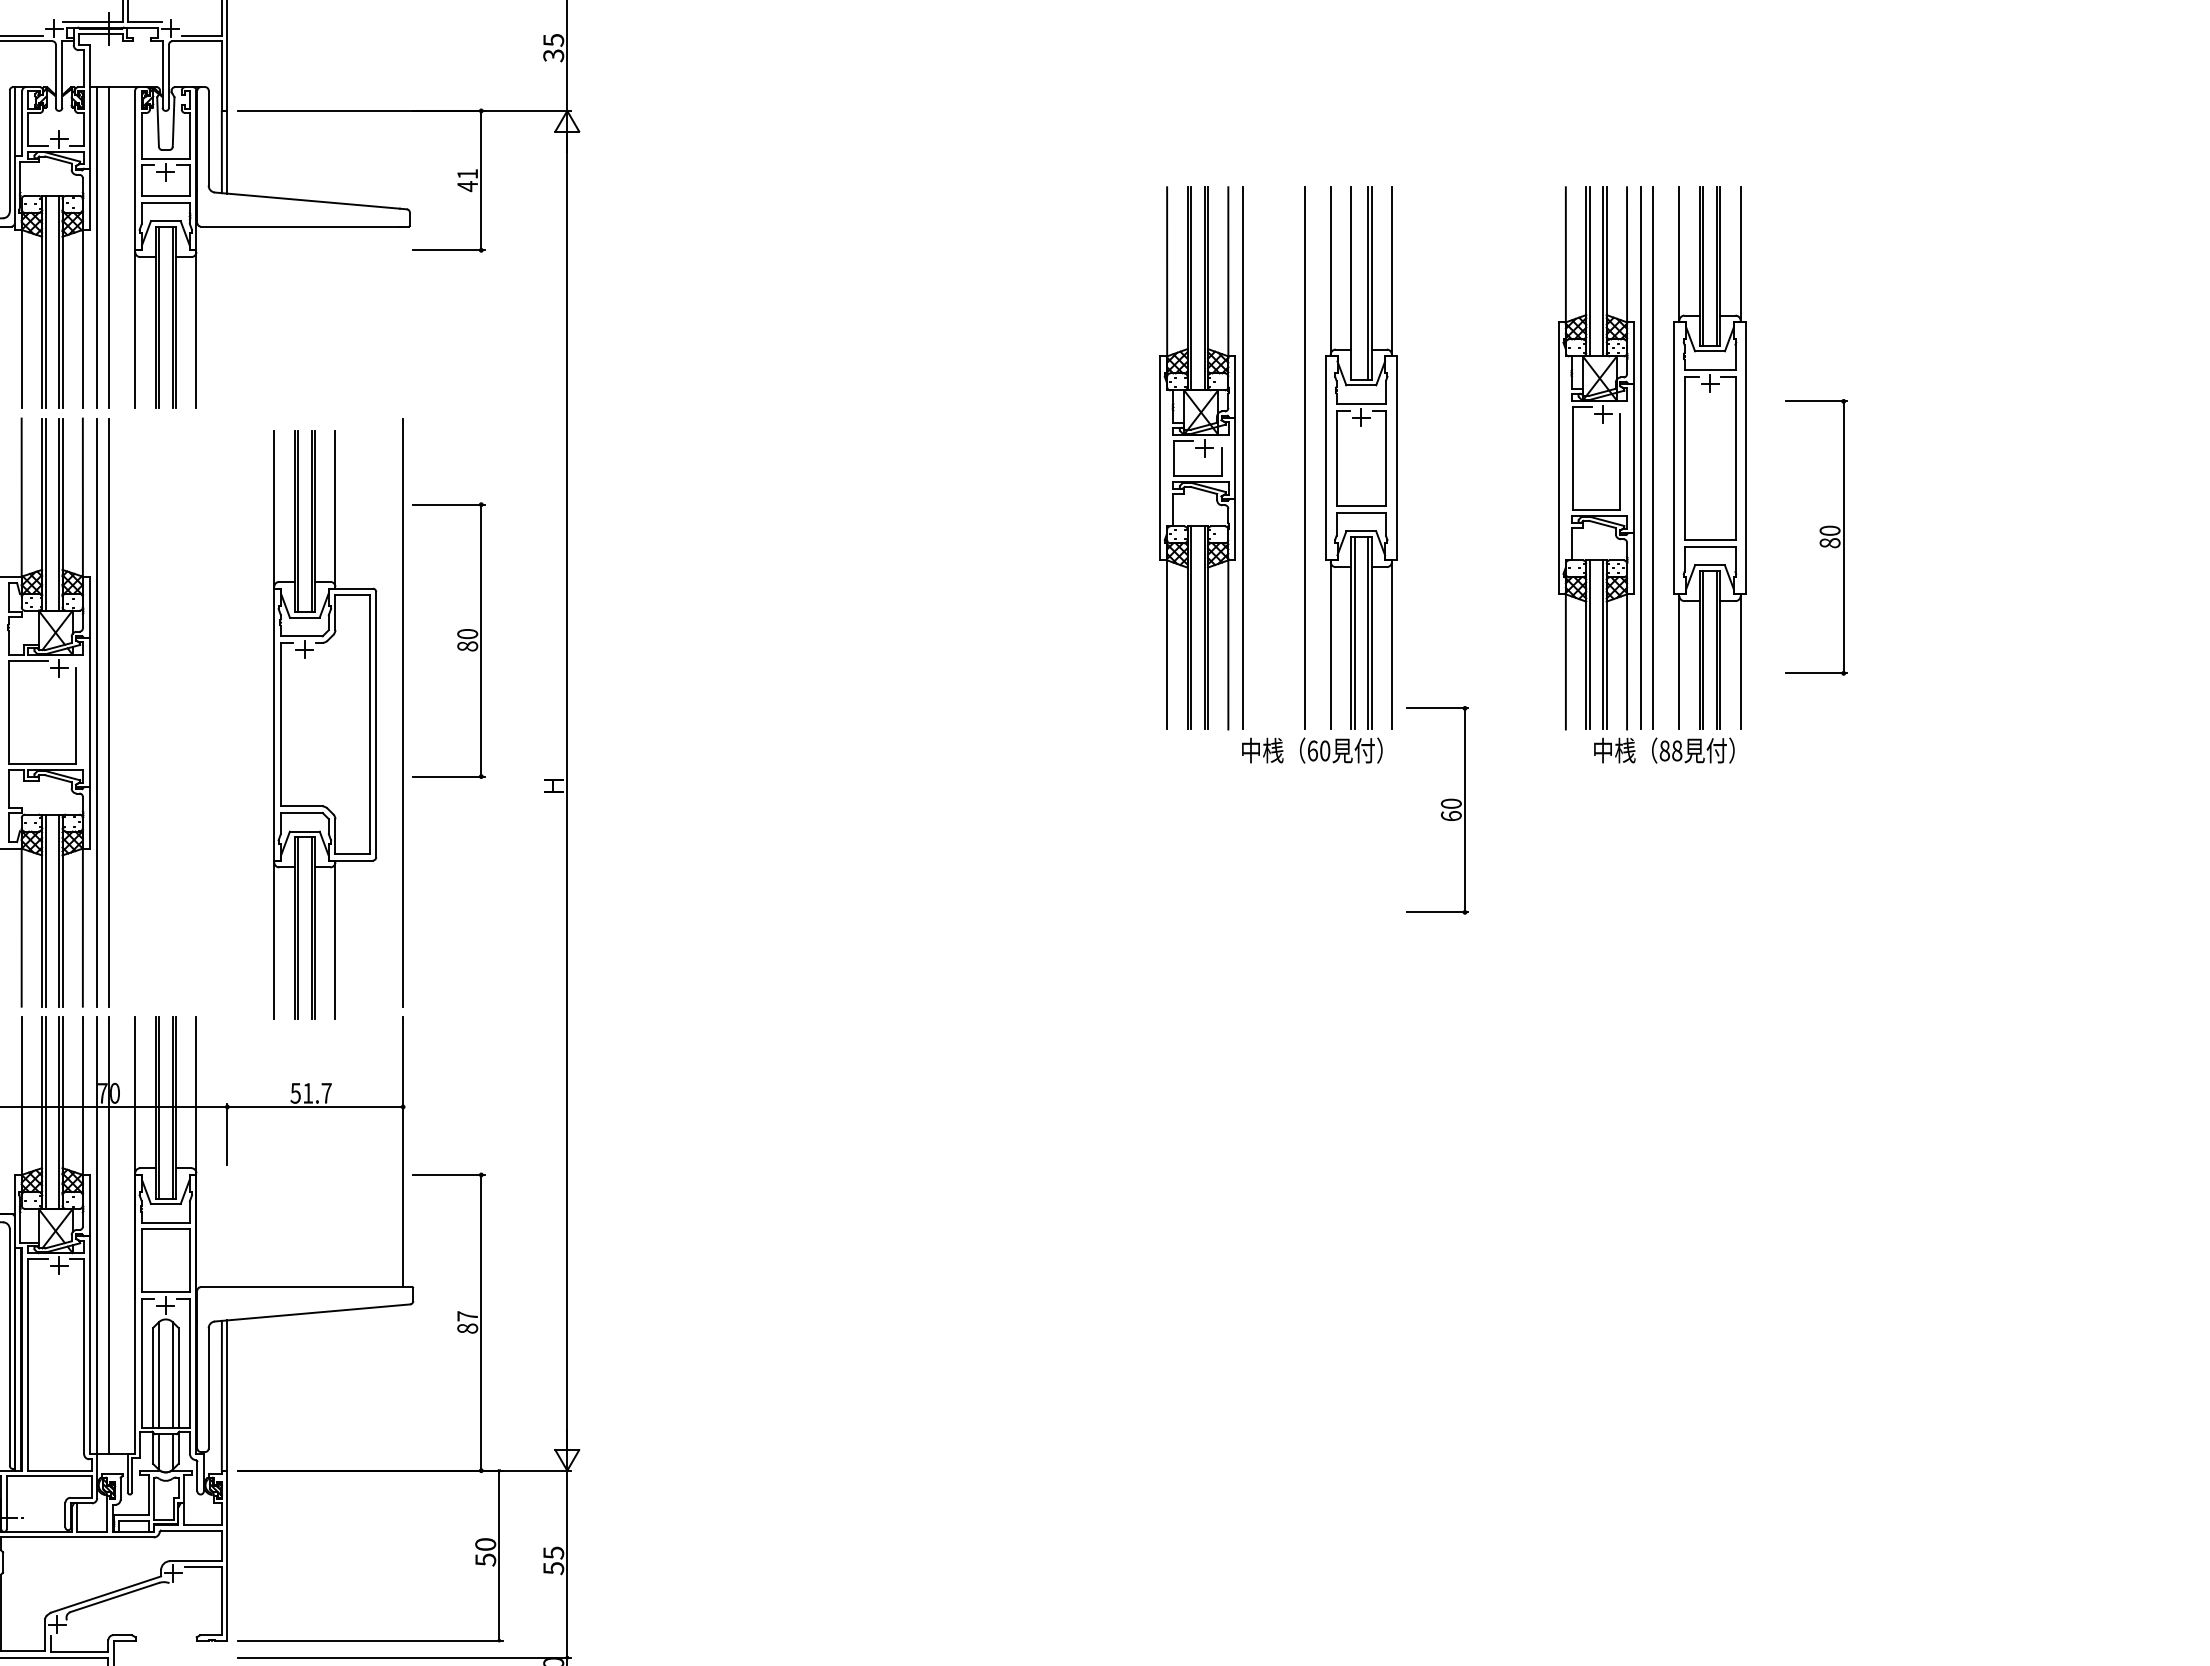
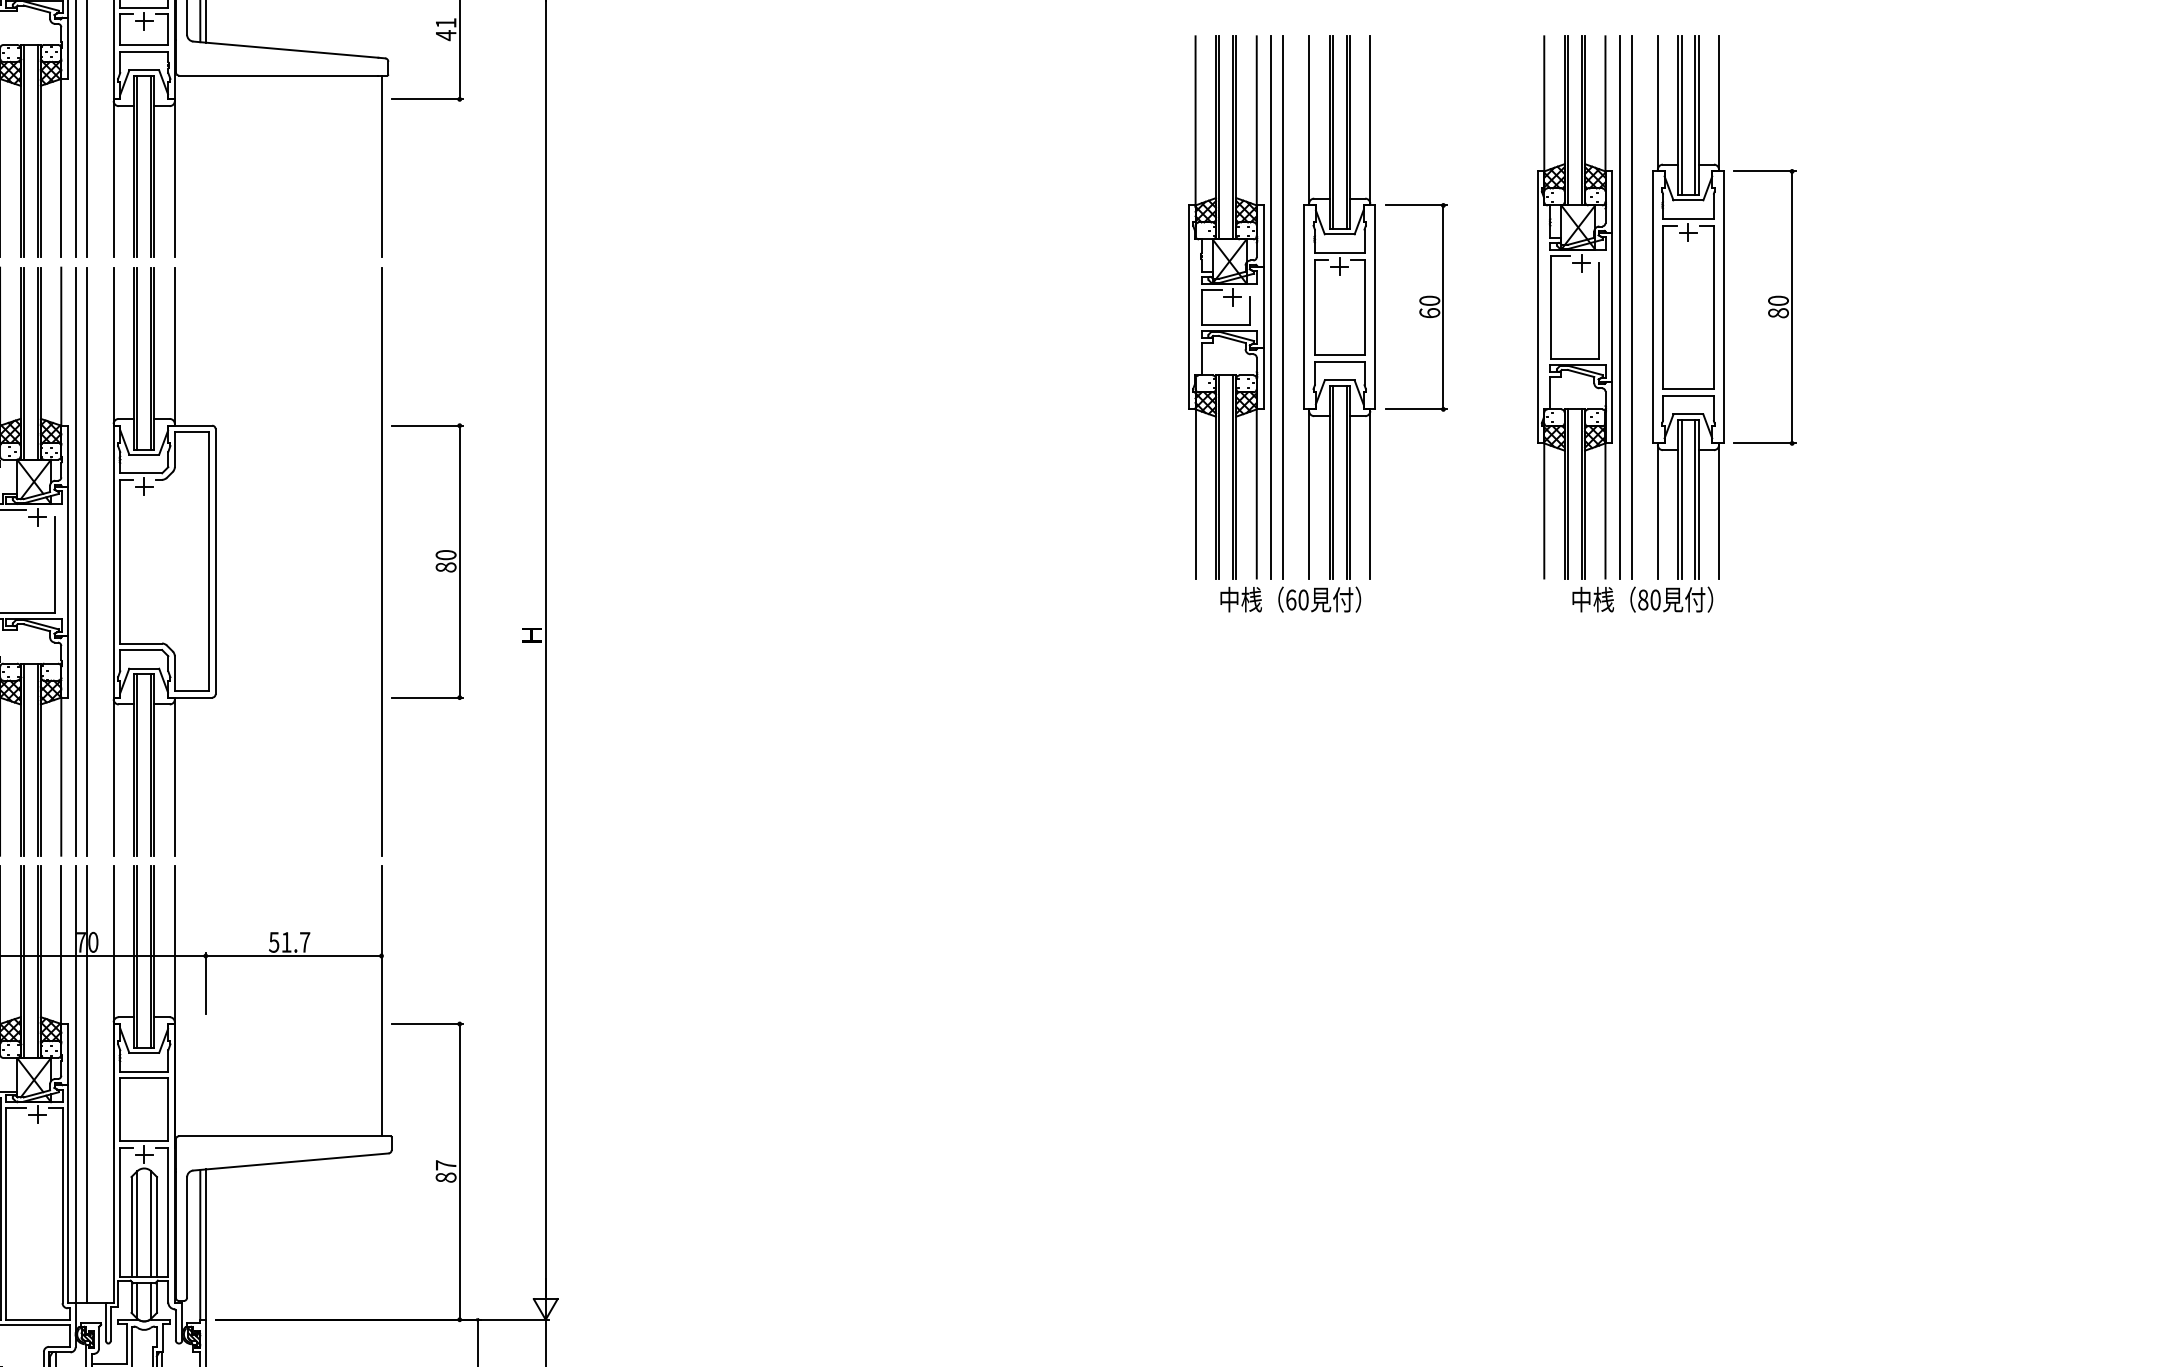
line: (1354, 283) -> (1332, 132), added
line: (403, 317) -> (381, 166), added
part: (1201, 458) -> (1229, 307), moved
part: (1816, 537) -> (1764, 307), moved
part: (457, 644) -> (435, 565), moved
part: (325, 724) -> (164, 561), moved
text: (1677, 751) -> (1655, 600), 88 -> 80
part: (1437, 810) -> (1415, 307), moved

